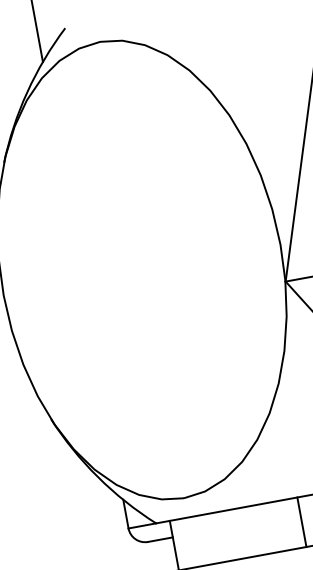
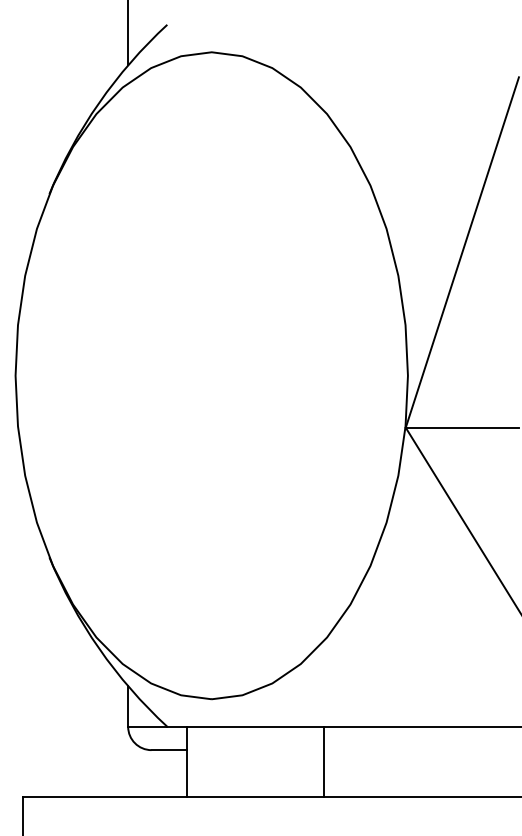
line: (301, 521) -> (324, 761), moved

